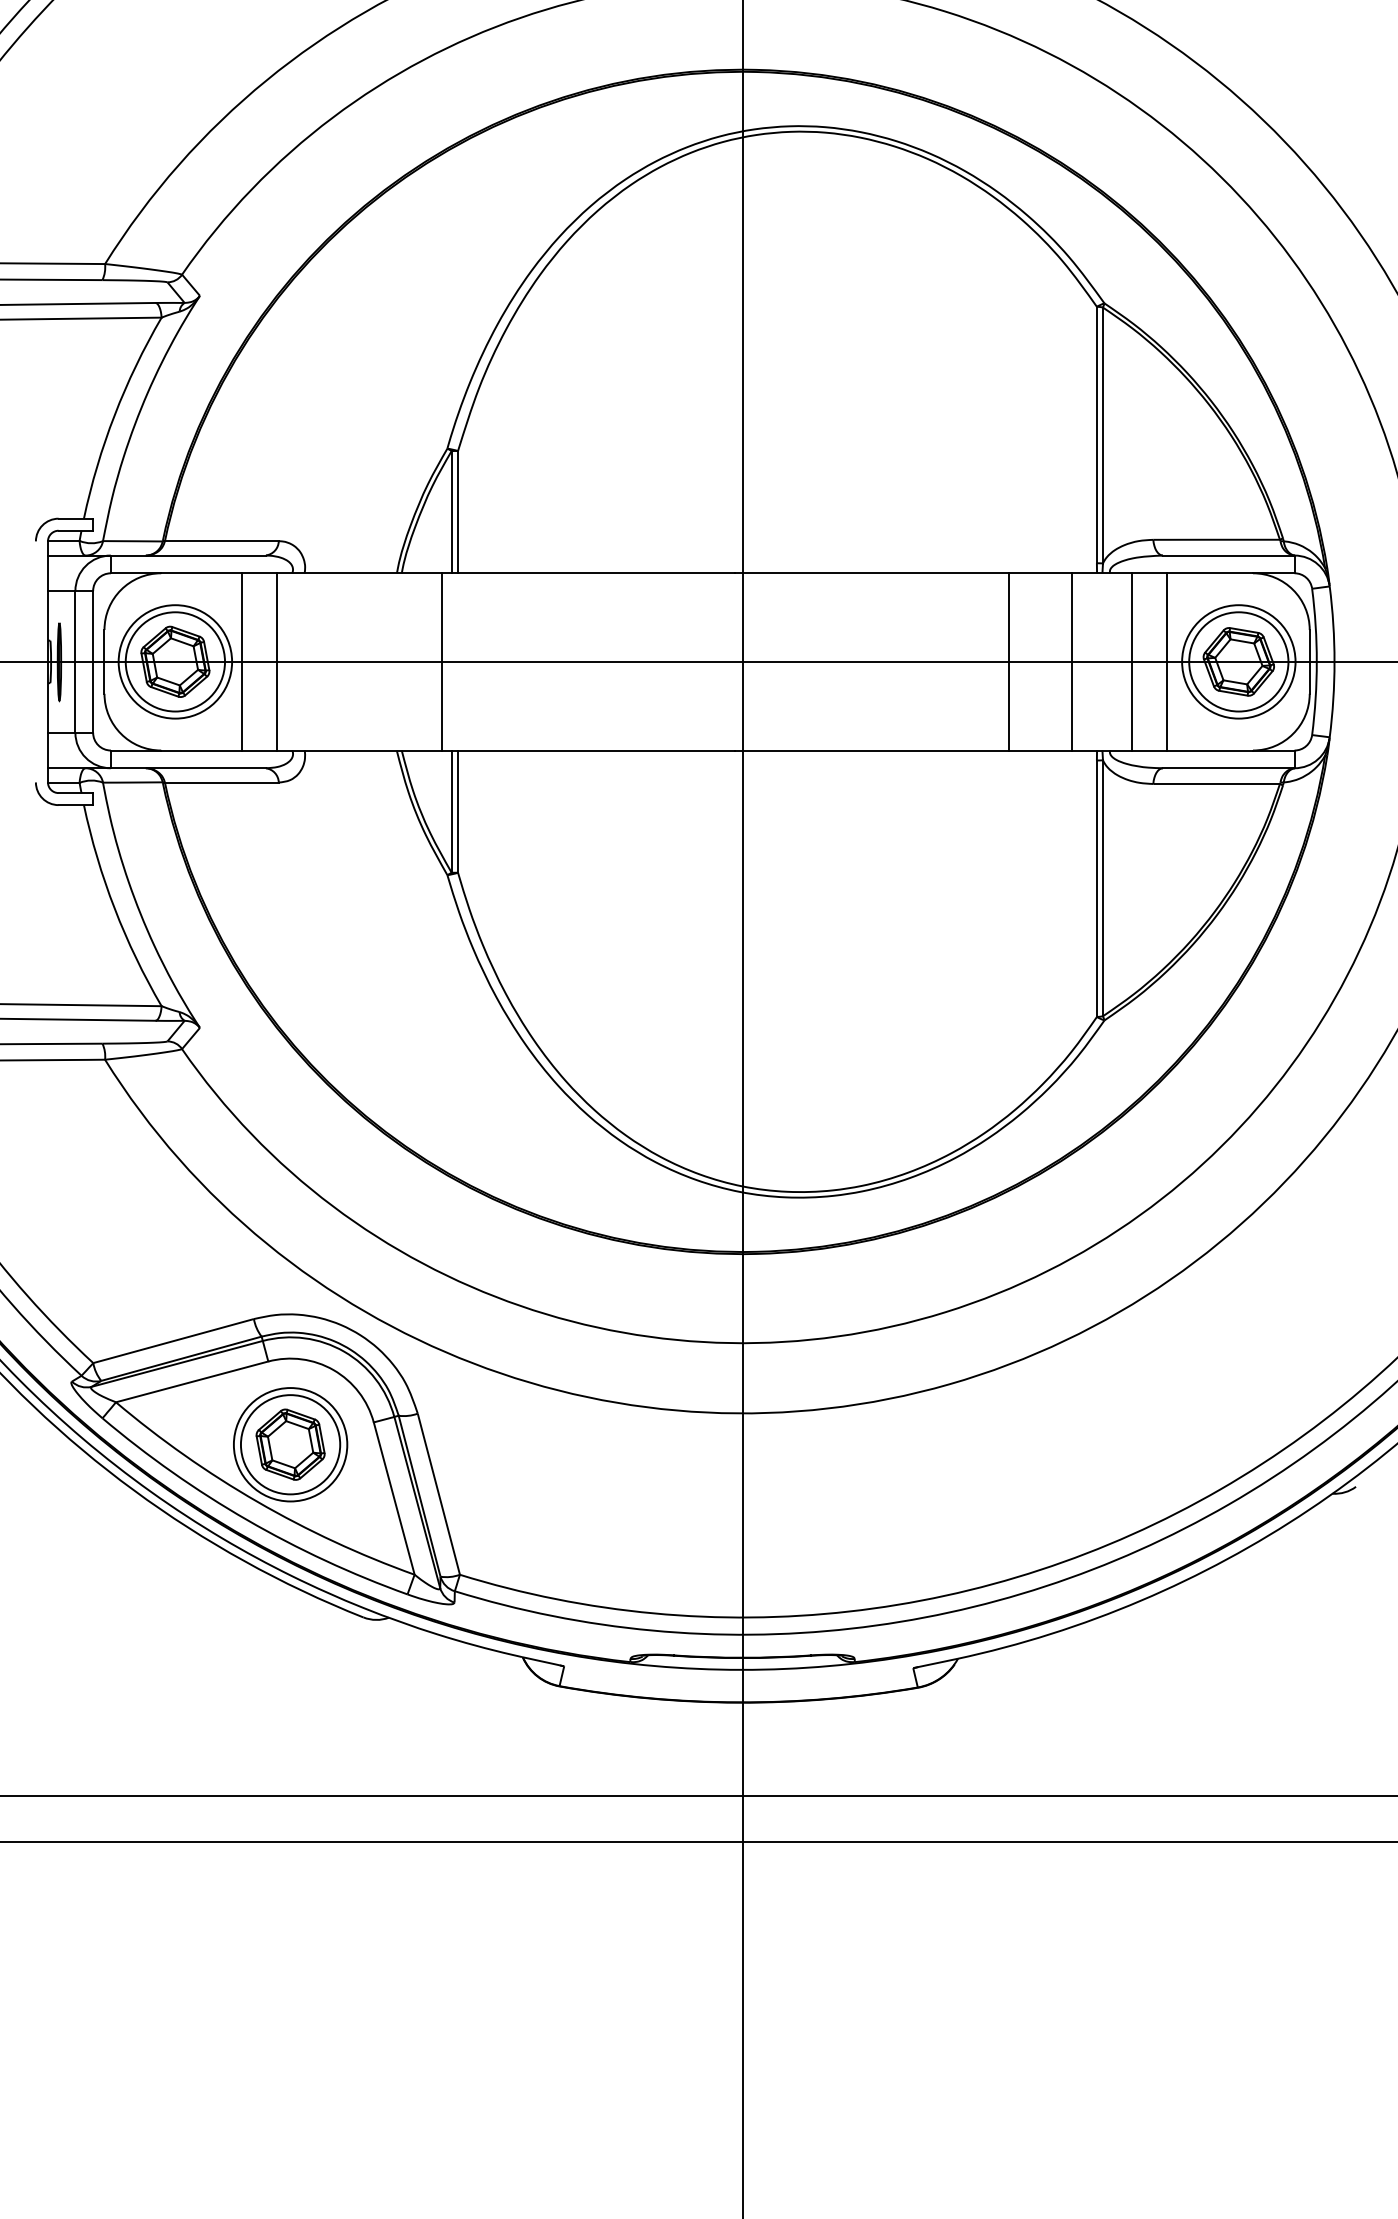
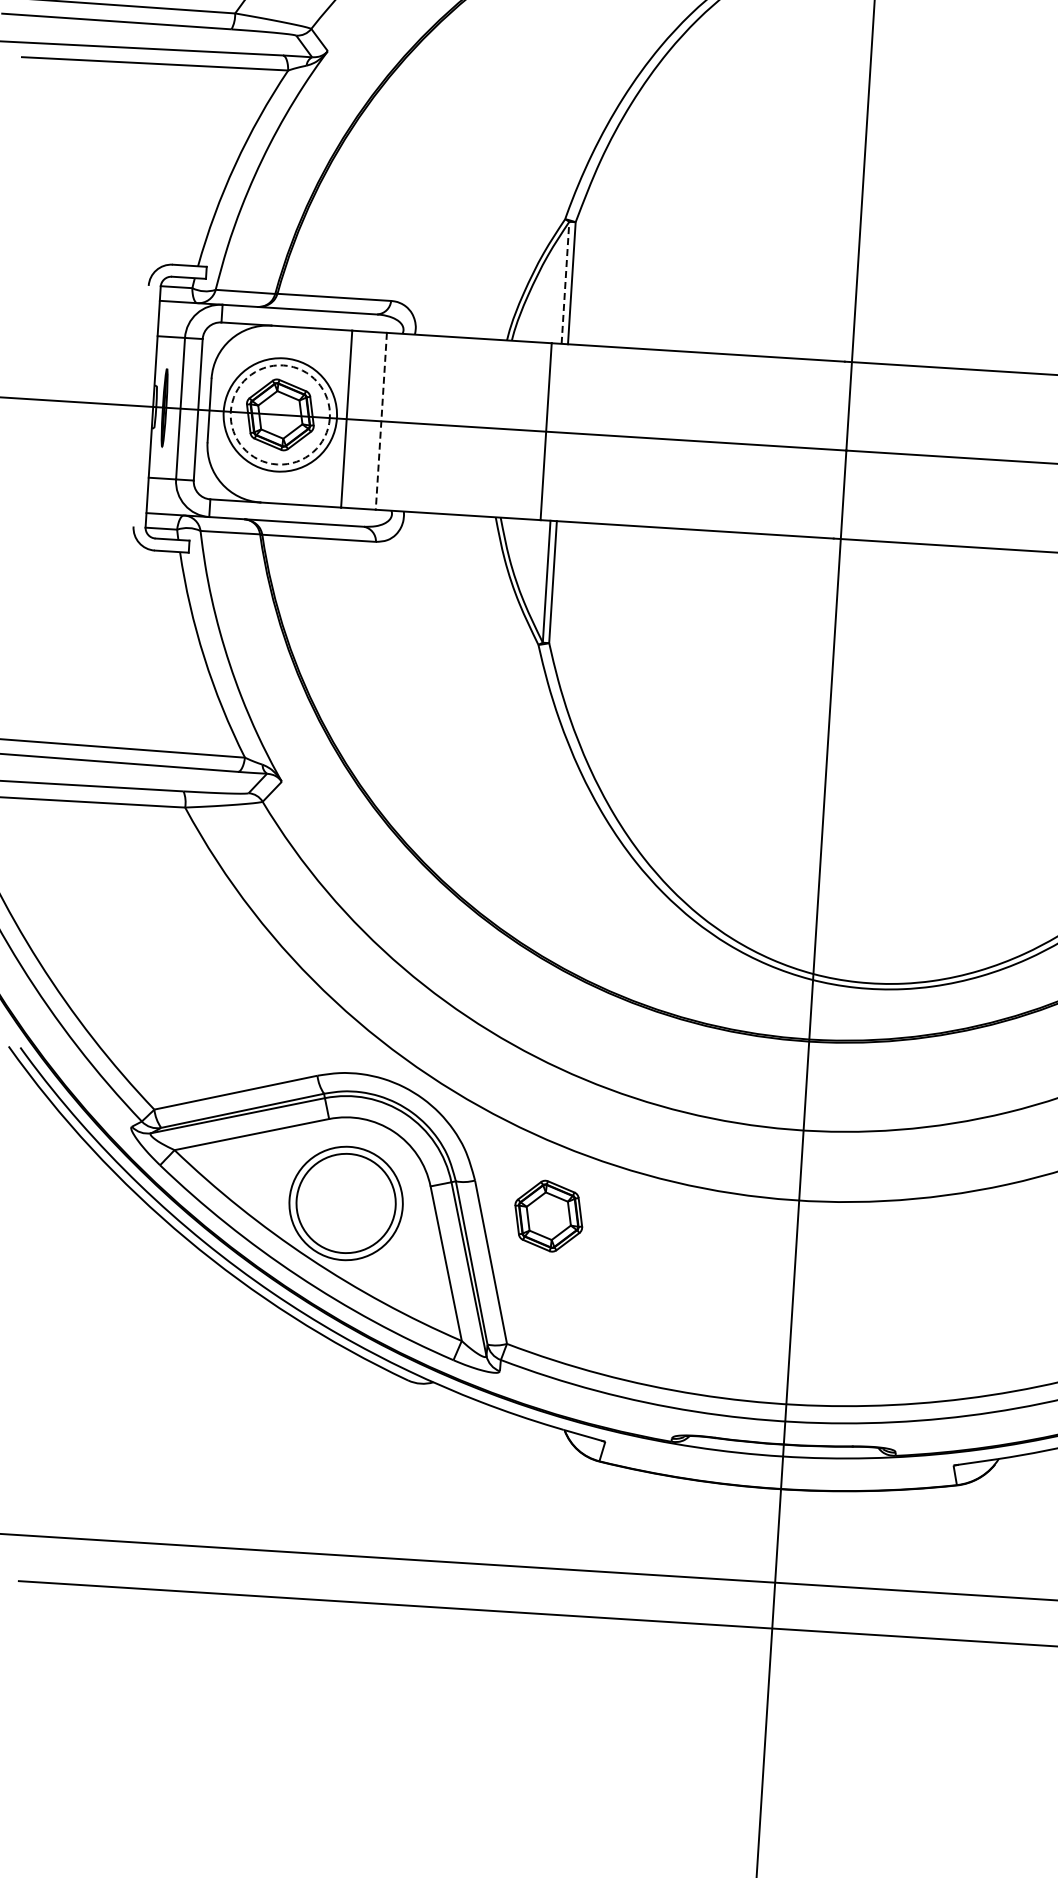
line: (451, 511) -> (565, 282), solid -> dashed
circle: (175, 661) -> (280, 414), solid -> dashed
line: (276, 661) -> (381, 420), solid -> dashed
part: (290, 1444) -> (548, 1215), moved

